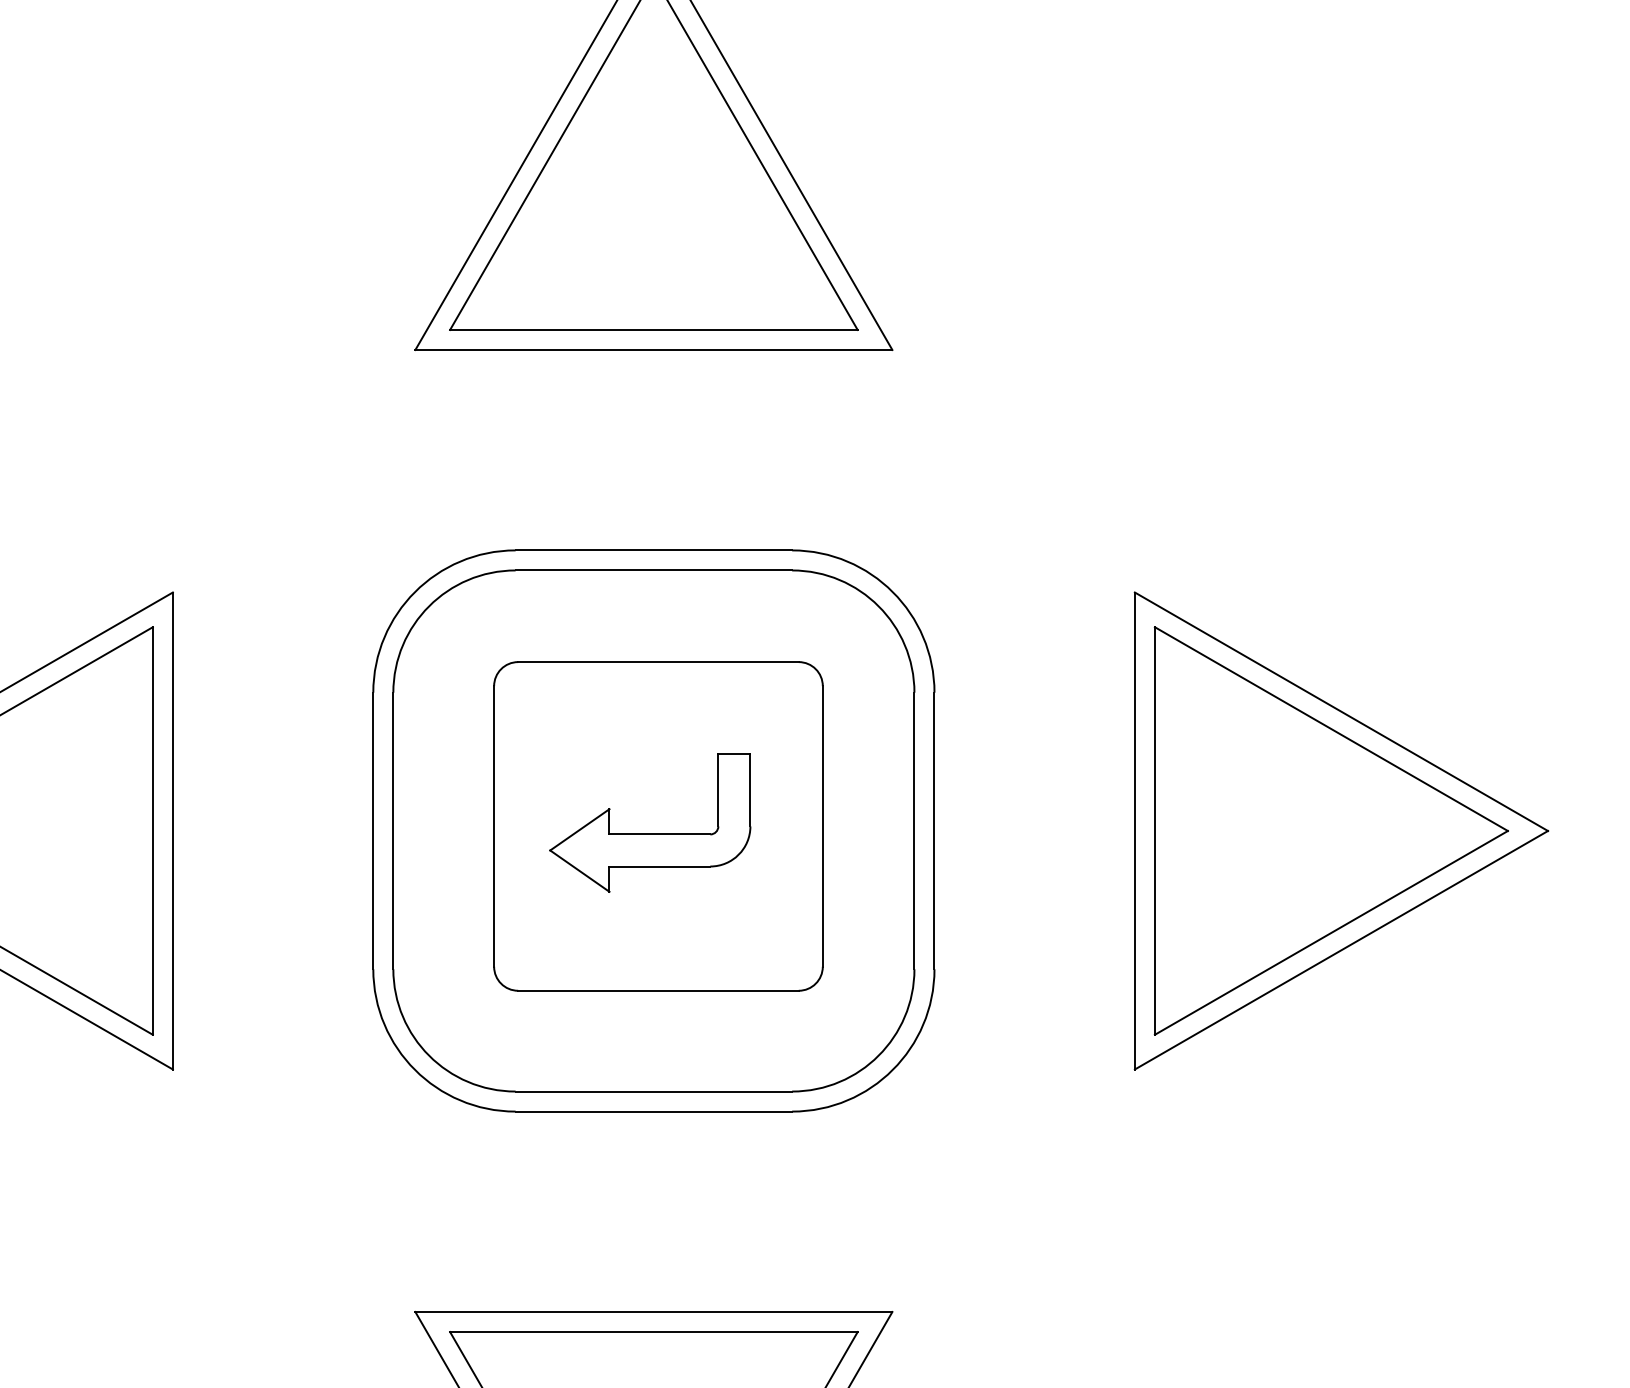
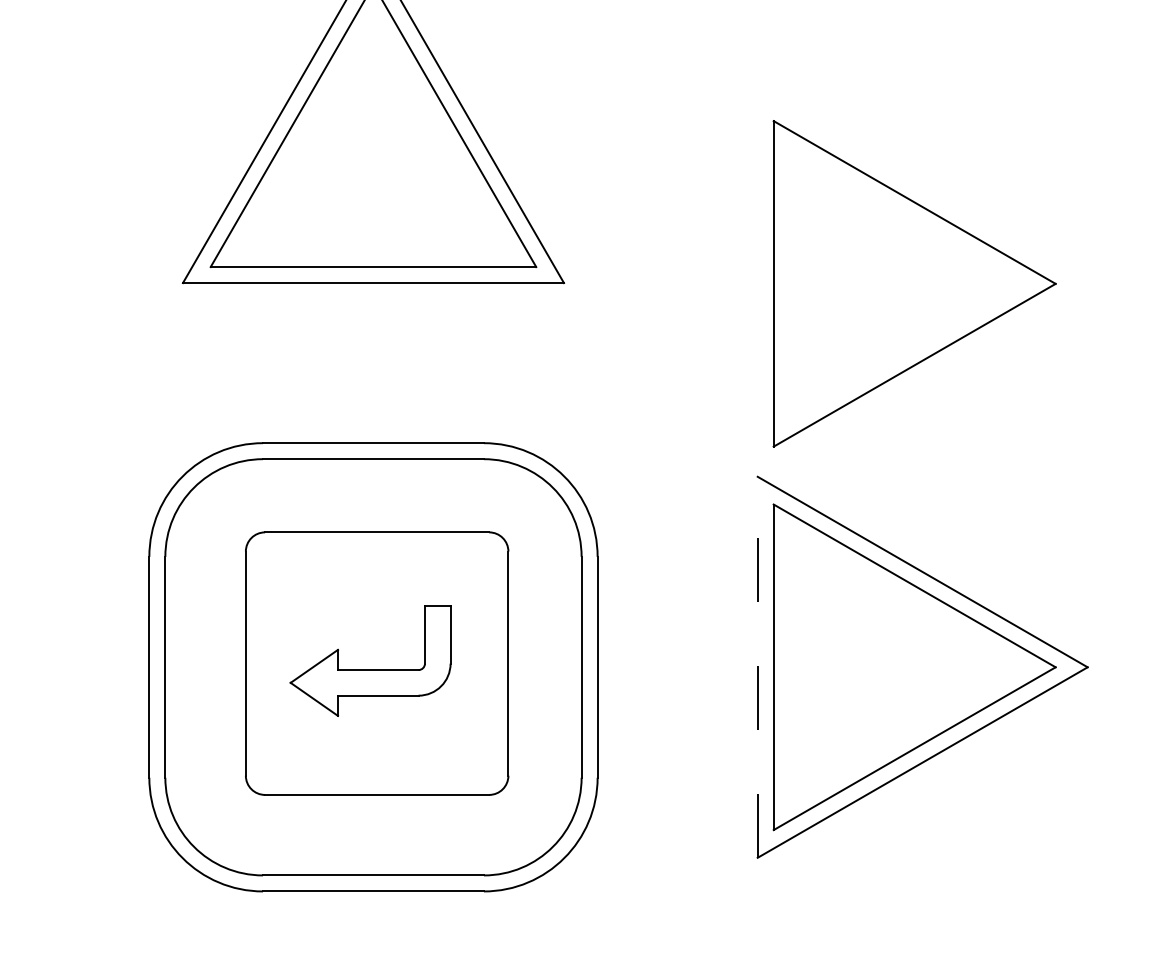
part: (1330, 350) -> (913, 283), added
line: (1134, 830) -> (757, 666), solid -> dashed

